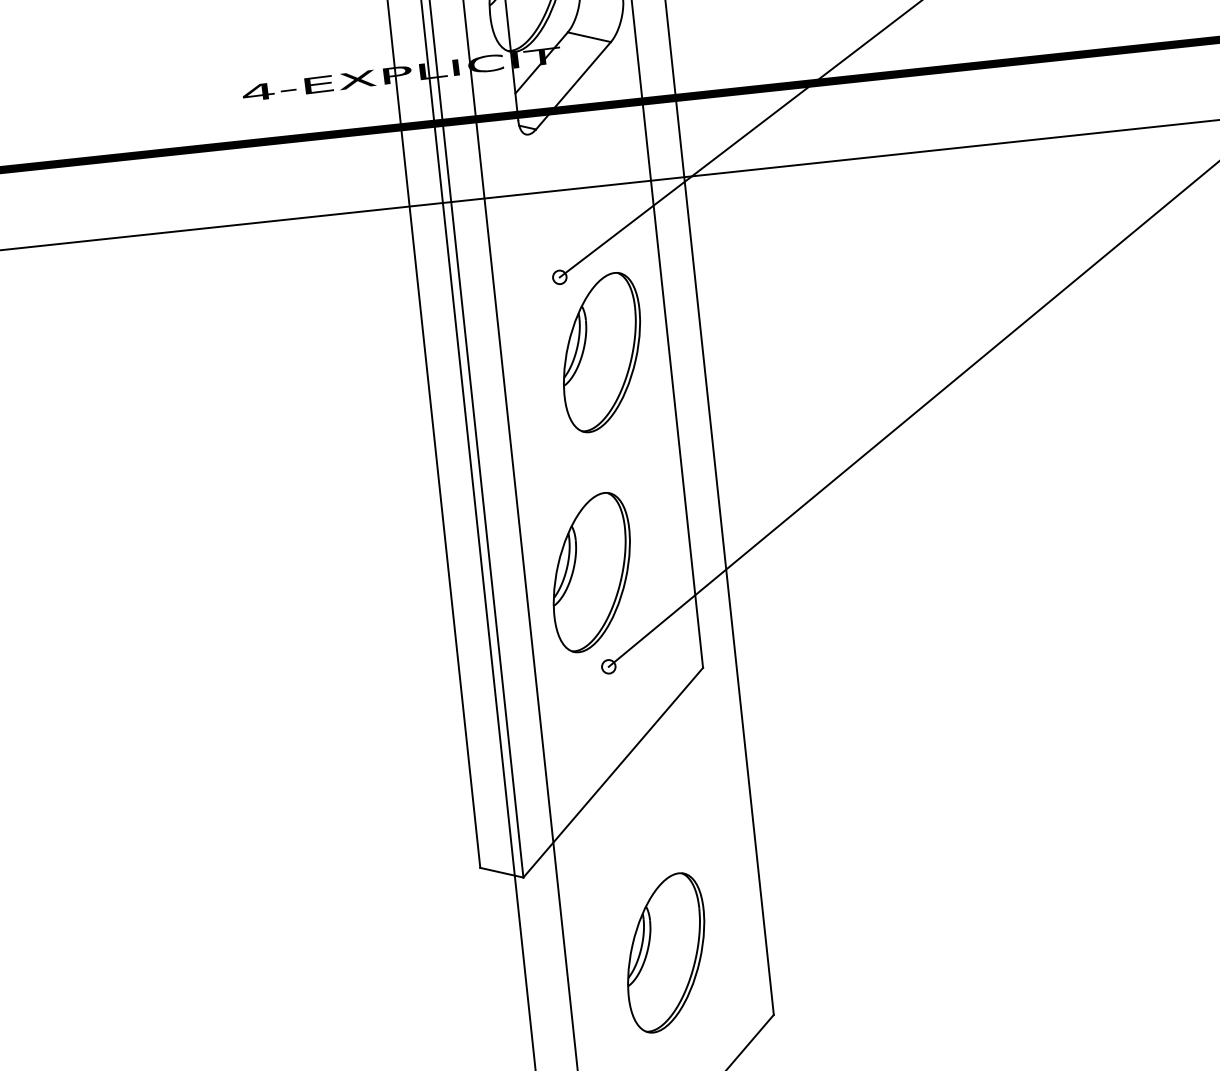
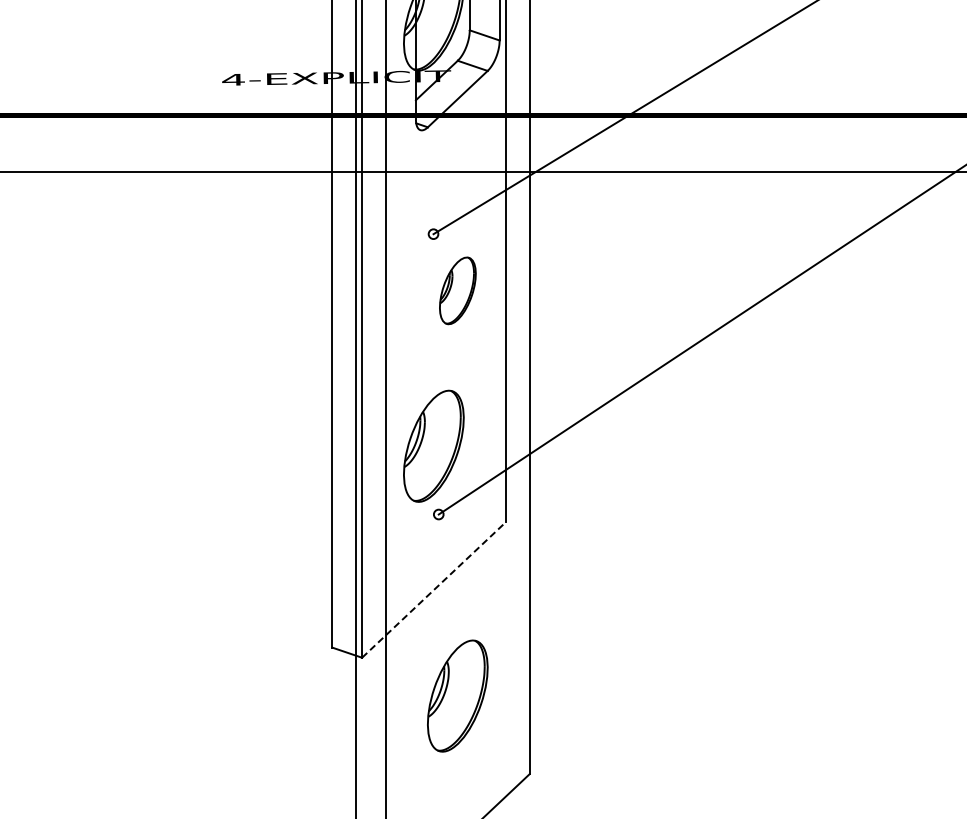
part: (601, 352) -> (457, 290), size x0.6
line: (612, 773) -> (433, 590), solid -> dashed
part: (665, 952) -> (457, 695), moved

